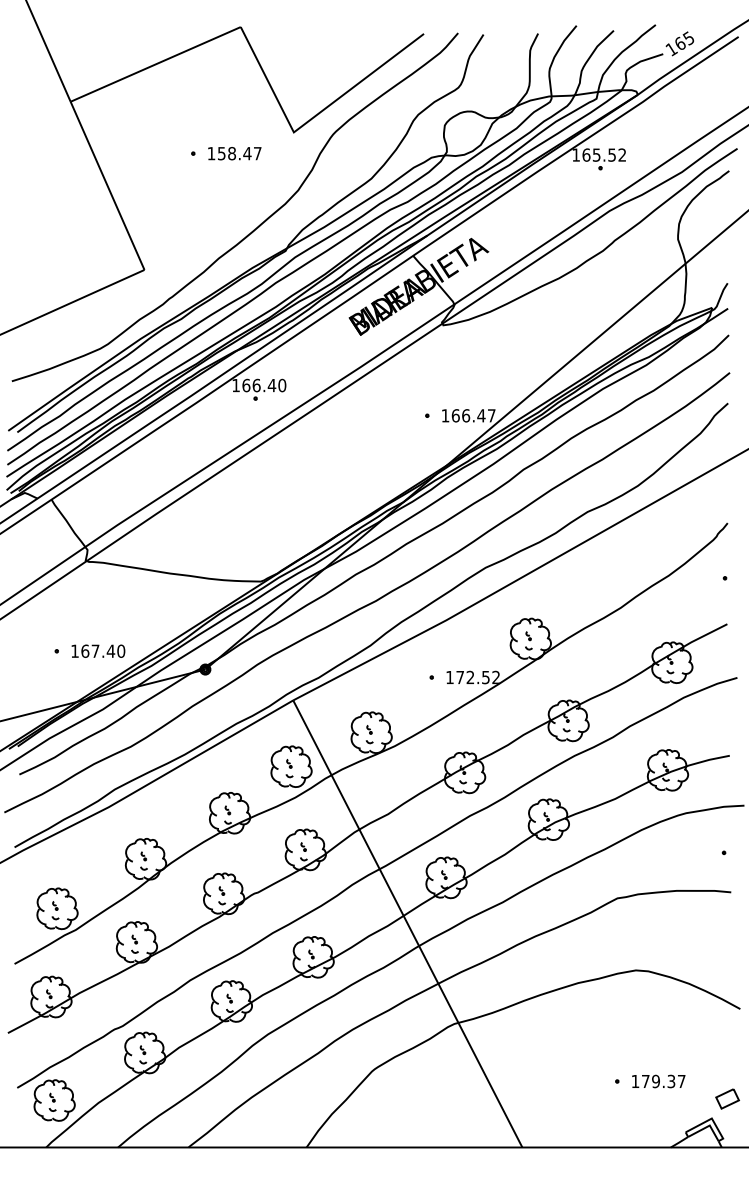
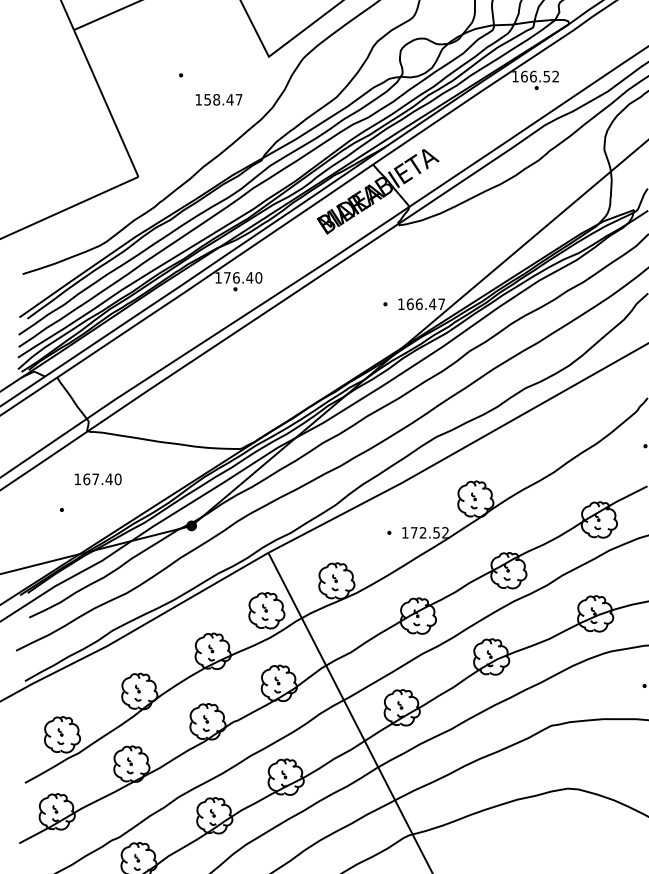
text: (234, 153) -> (218, 99), moved
text: (596, 154) -> (533, 76), 165.52 -> 166.52
text: (246, 385) -> (227, 277), 166.40 -> 176.40
text: (98, 650) -> (98, 478), moved

